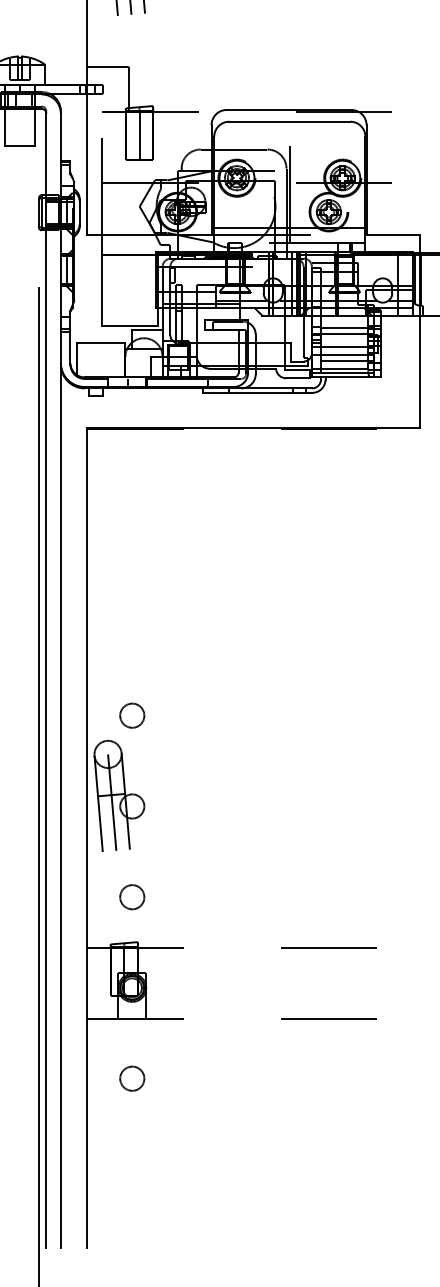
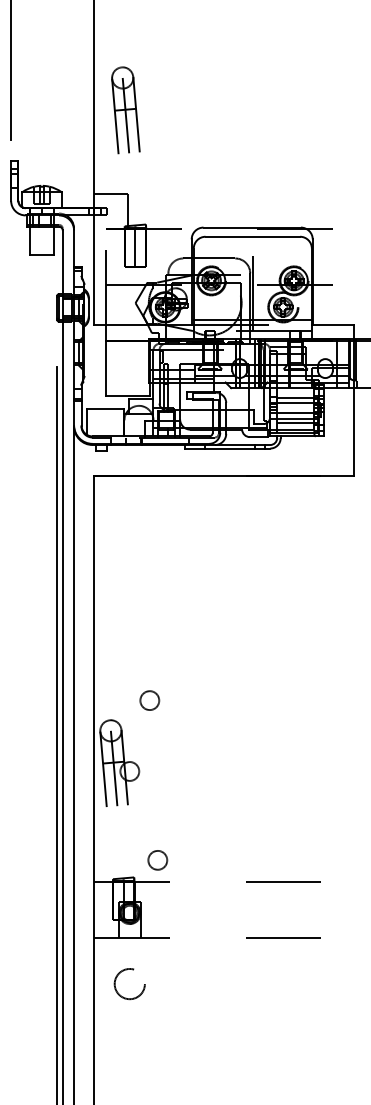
circle: (131, 715) -> (149, 700), moved
circle: (131, 897) -> (157, 860), moved
circle: (131, 1077) -> (129, 983), size x1.6

